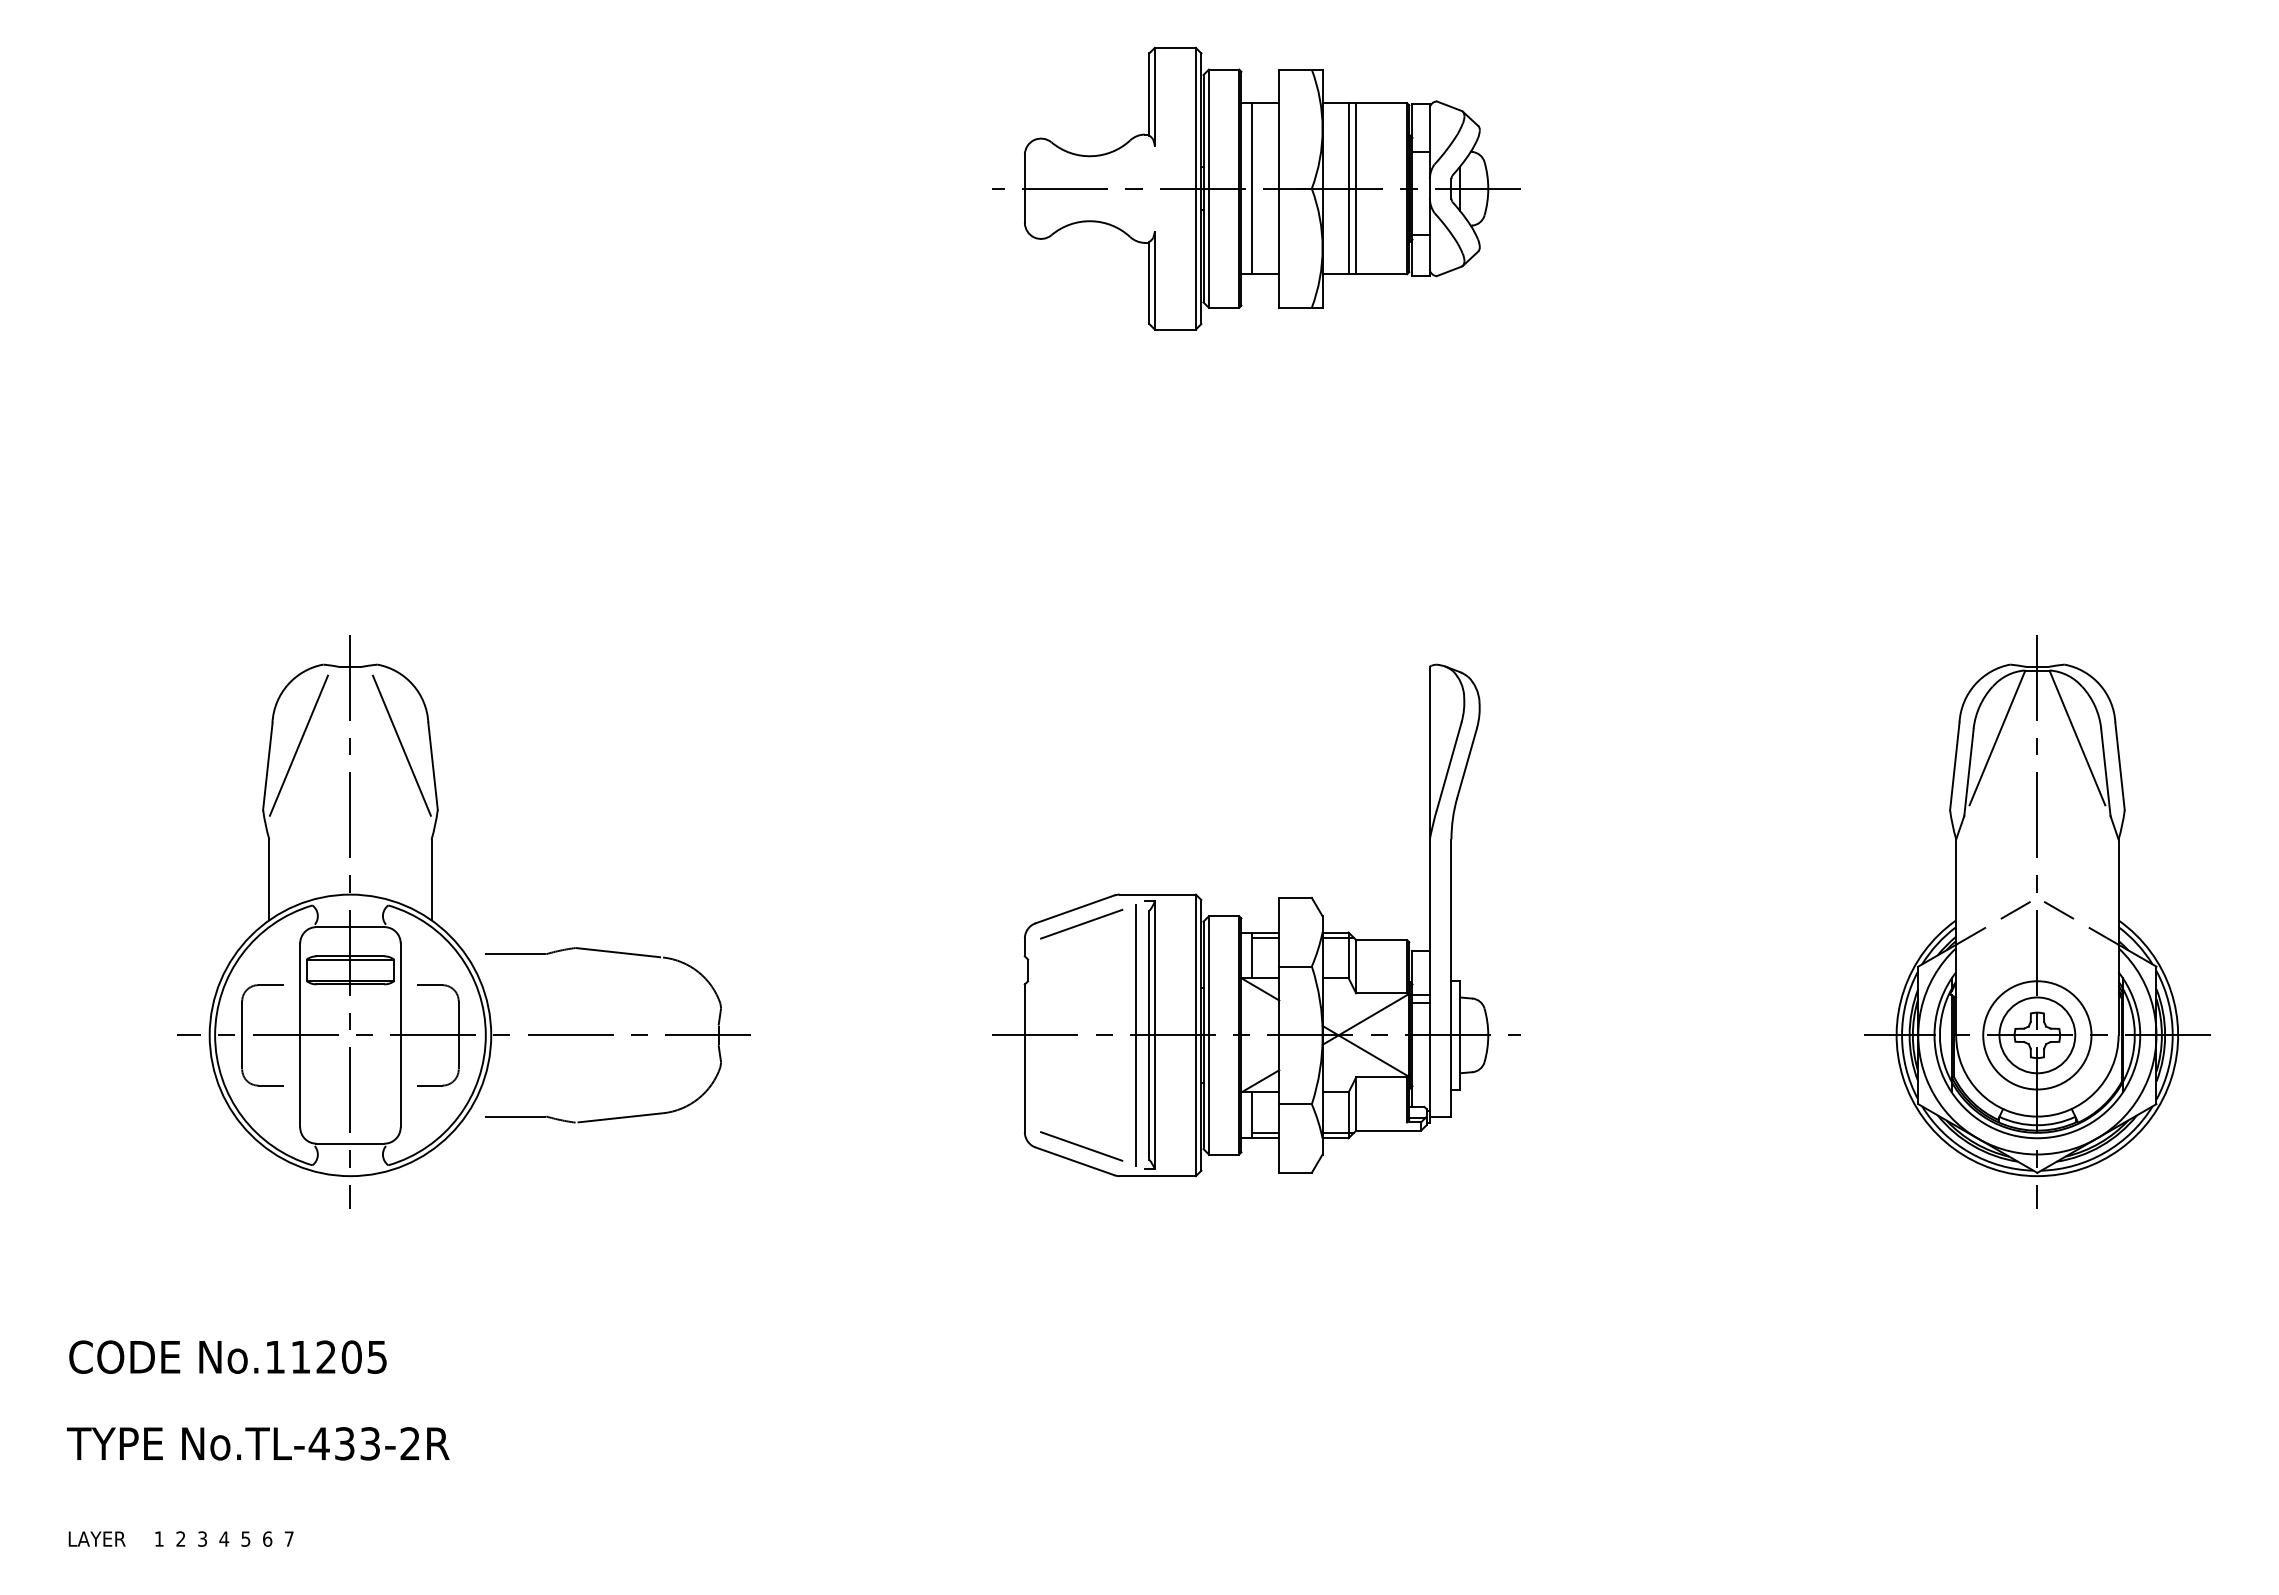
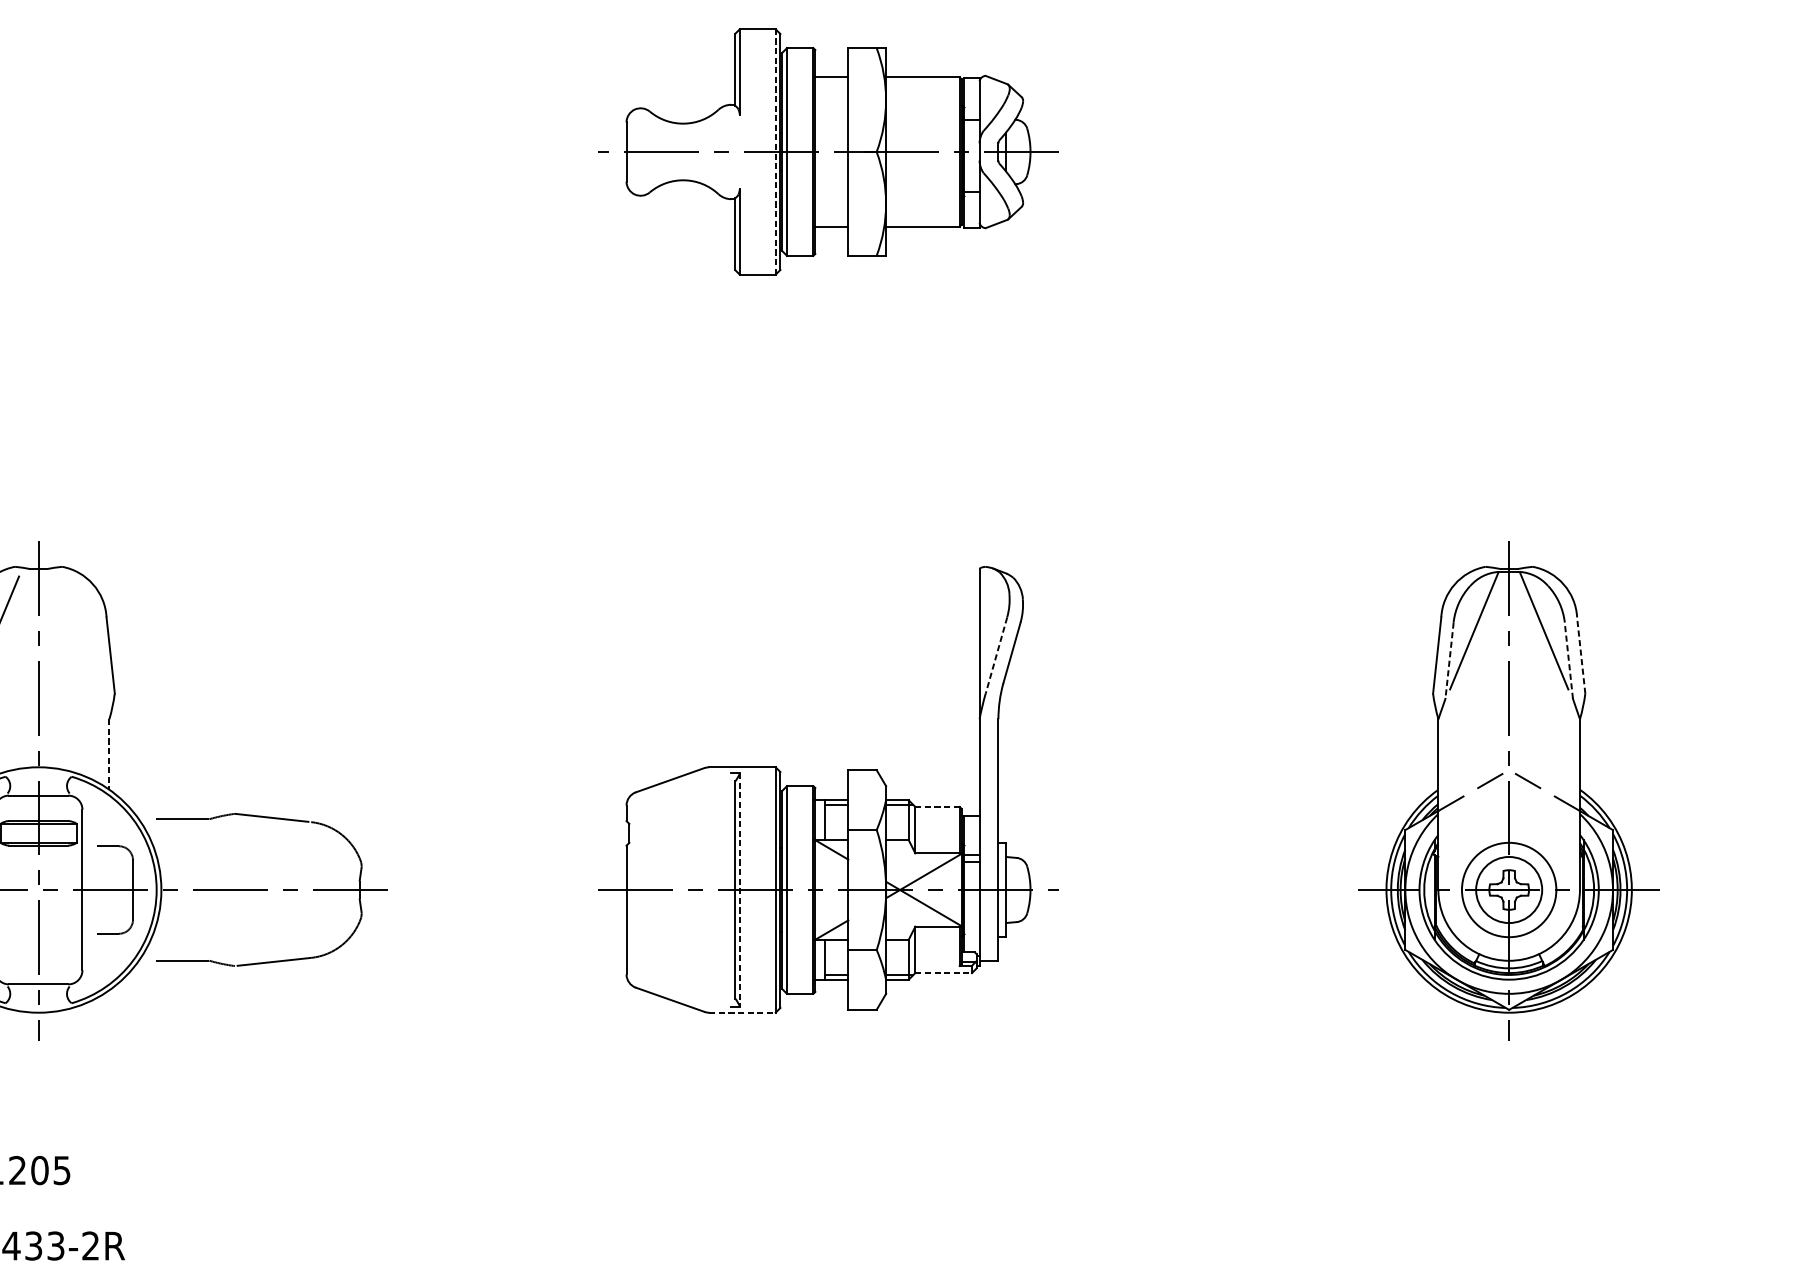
line: (1195, 188) -> (775, 151), solid -> dashed
line: (1252, 188) -> (824, 151), removed
line: (1348, 188) -> (908, 151), removed
line: (1356, 188) -> (915, 151), removed
line: (401, 745) -> (83, 637), removed
line: (2120, 766) -> (1581, 655), solid -> dashed
line: (1449, 767) -> (996, 656), solid -> dashed
line: (1969, 772) -> (1449, 660), solid -> dashed
line: (2105, 772) -> (1568, 660), solid -> dashed
line: (431, 880) -> (109, 754), solid -> dashed
line: (1081, 923) -> (675, 792), removed
line: (1381, 940) -> (937, 807), solid -> dashed
line: (1135, 1035) -> (723, 890), removed
line: (1154, 1035) -> (739, 890), solid -> dashed
line: (1389, 1130) -> (944, 972), solid -> dashed
line: (1081, 1146) -> (675, 986), removed
line: (1158, 1176) -> (743, 1013), solid -> dashed

